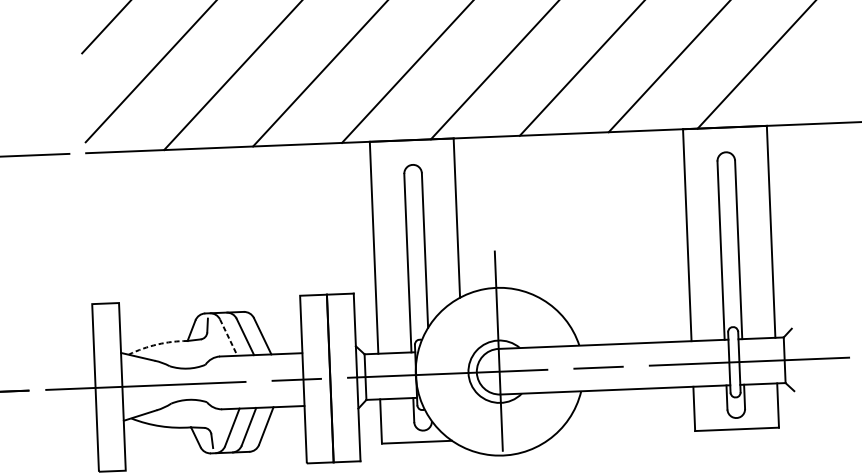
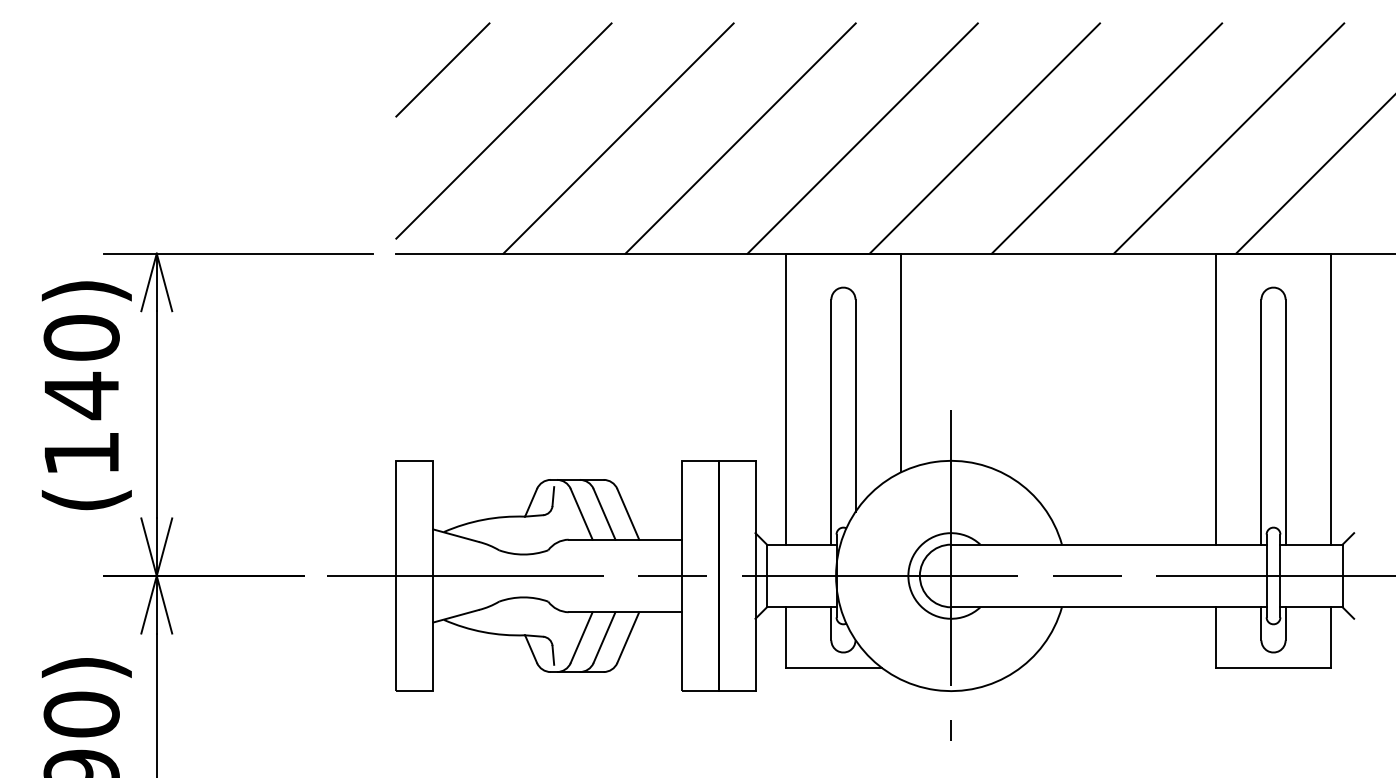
line: (228, 337) -> (581, 514), dashed -> solid
arc: (157, 344) -> (483, 519), dashed -> solid

